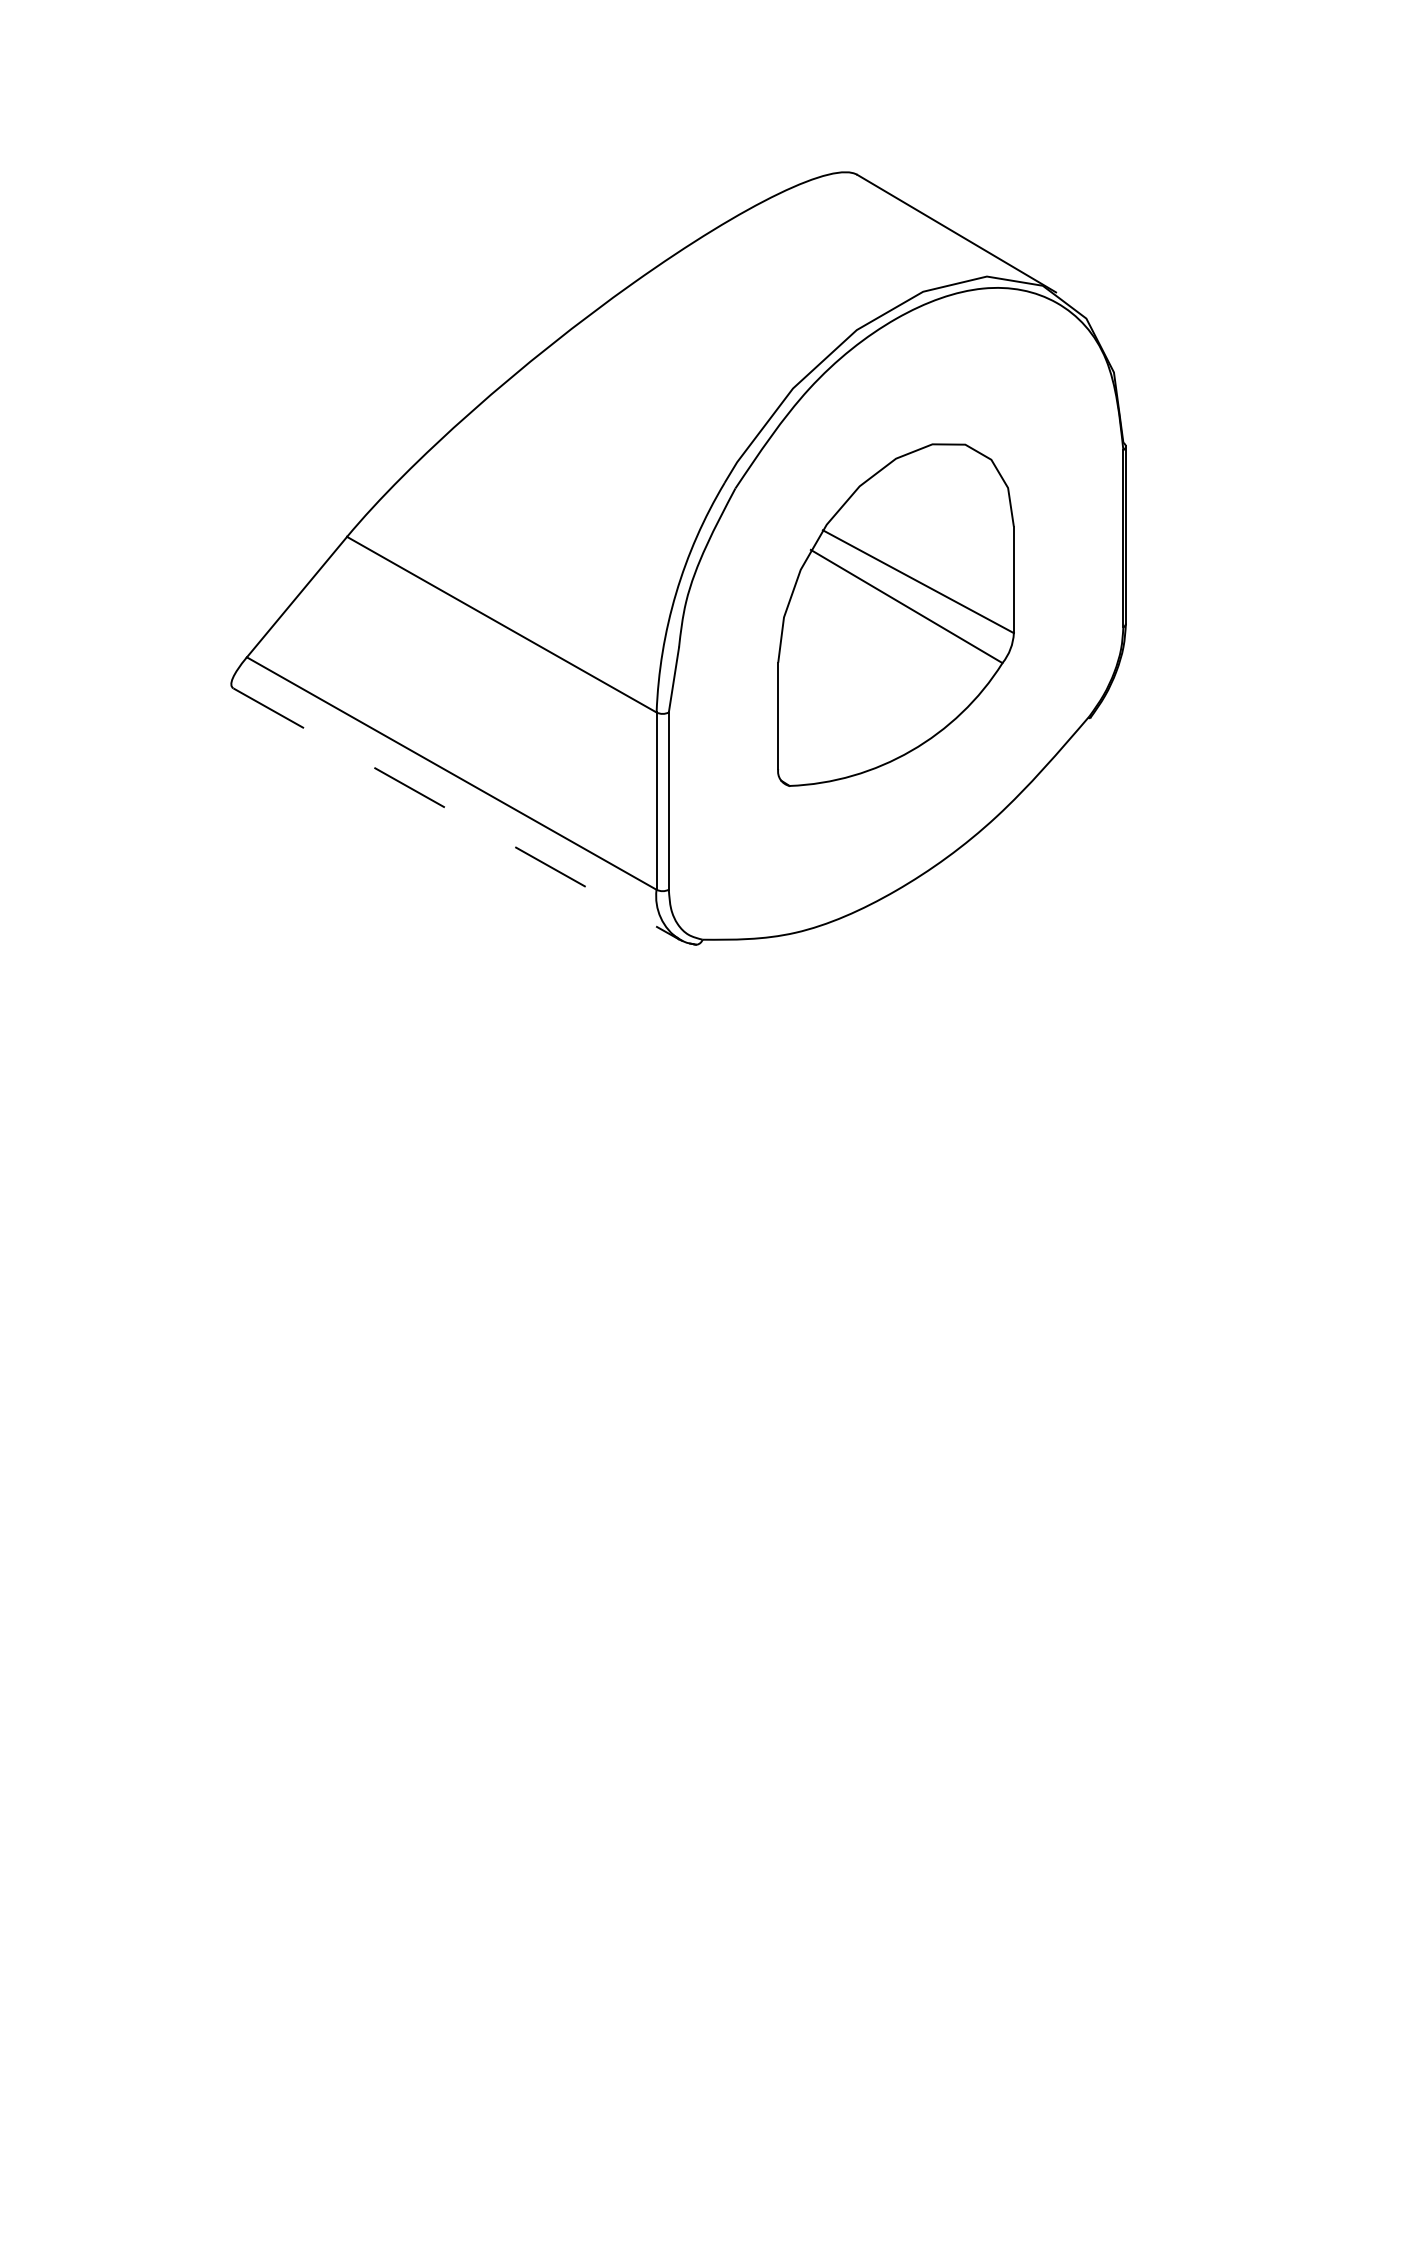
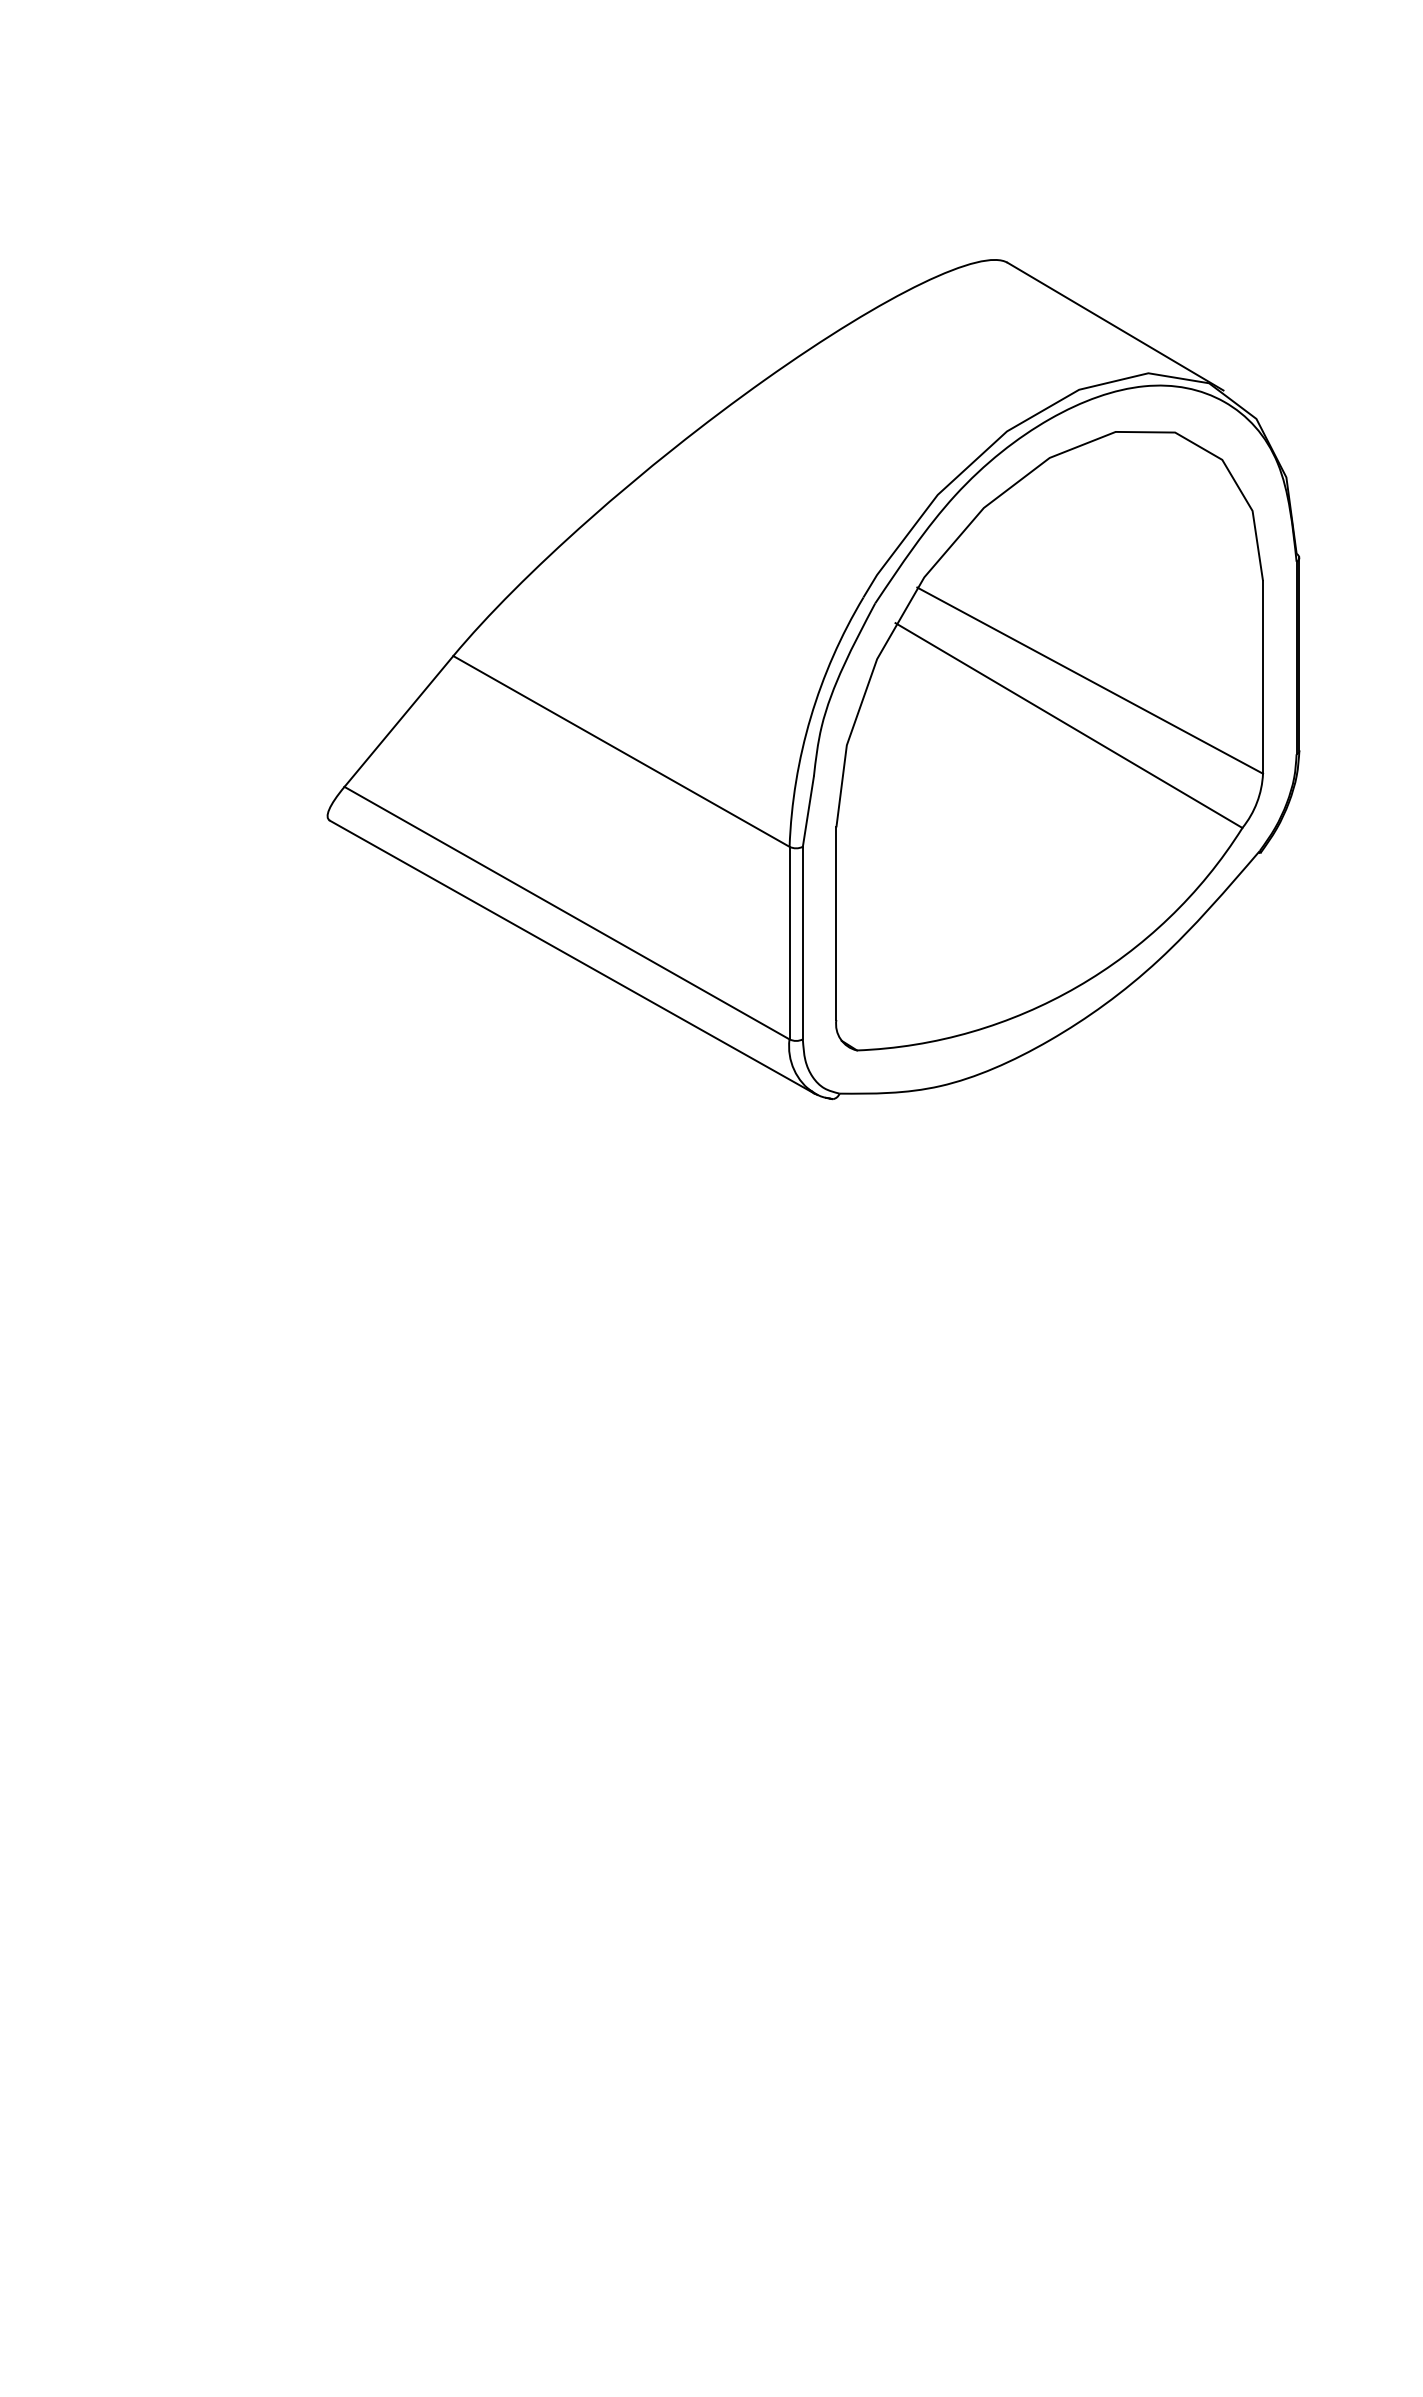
part: (895, 614) -> (1049, 740), size x1.67
line: (456, 814) -> (572, 957), dashed -> solid

